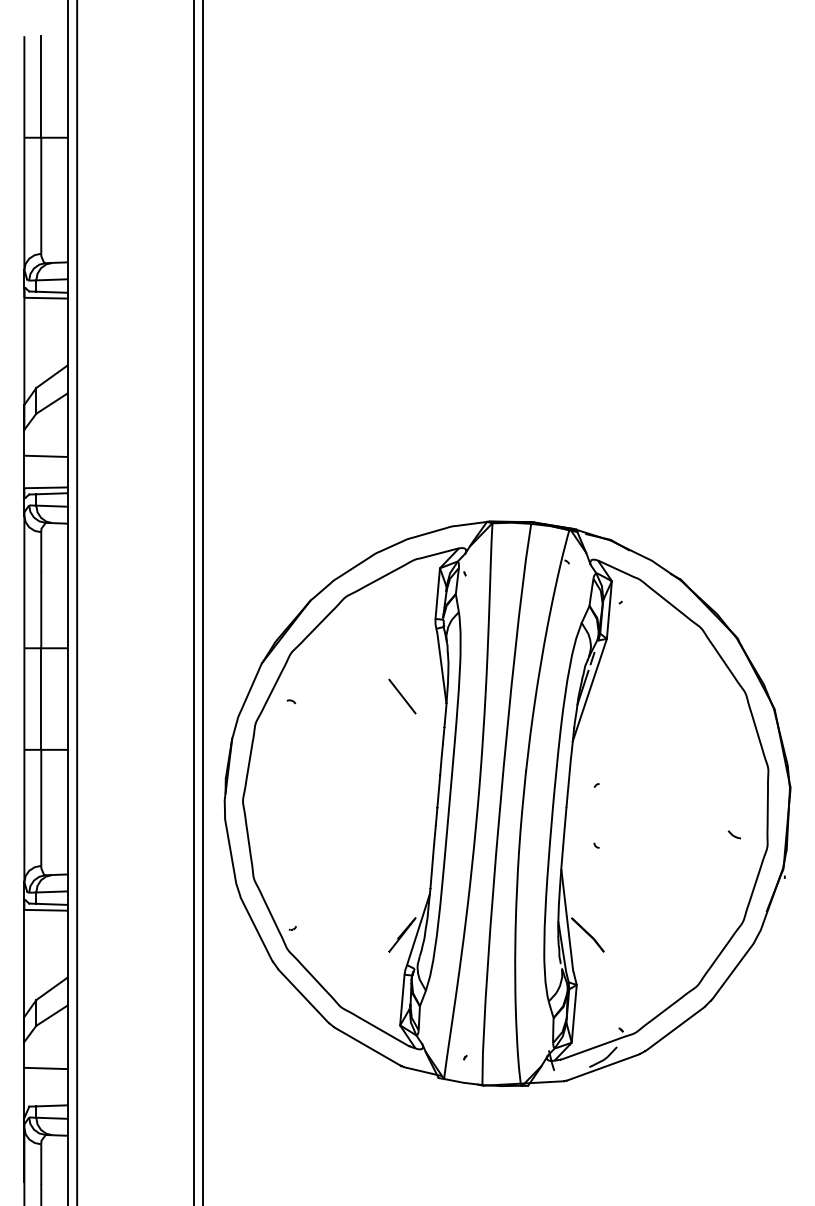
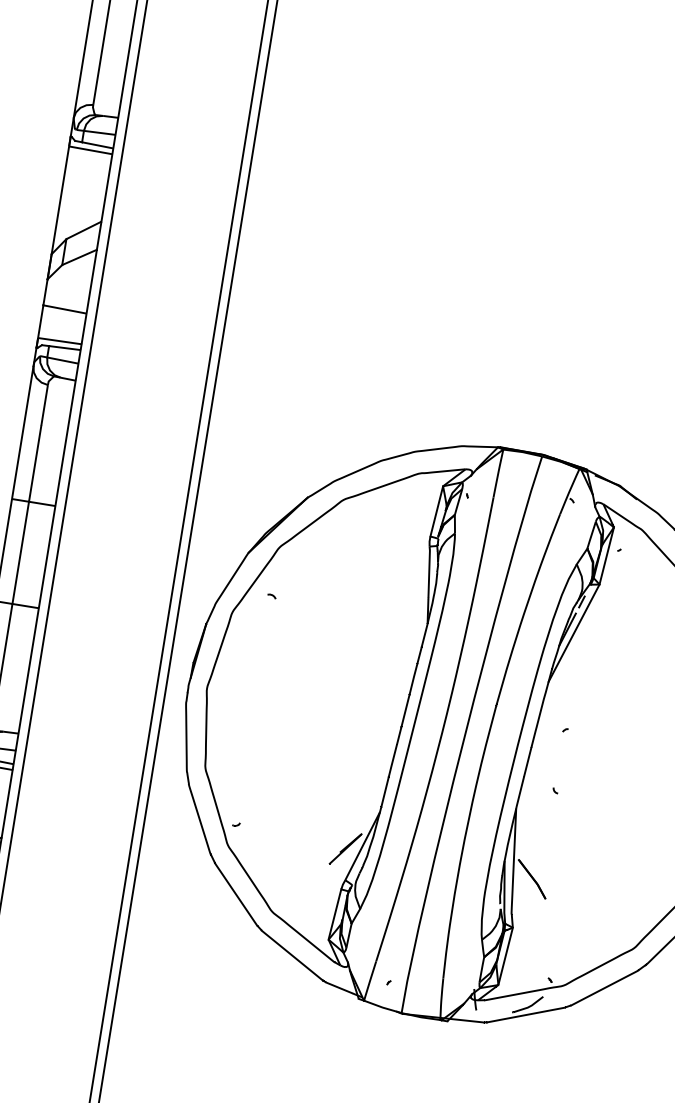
line: (402, 696) -> (384, 609), removed

